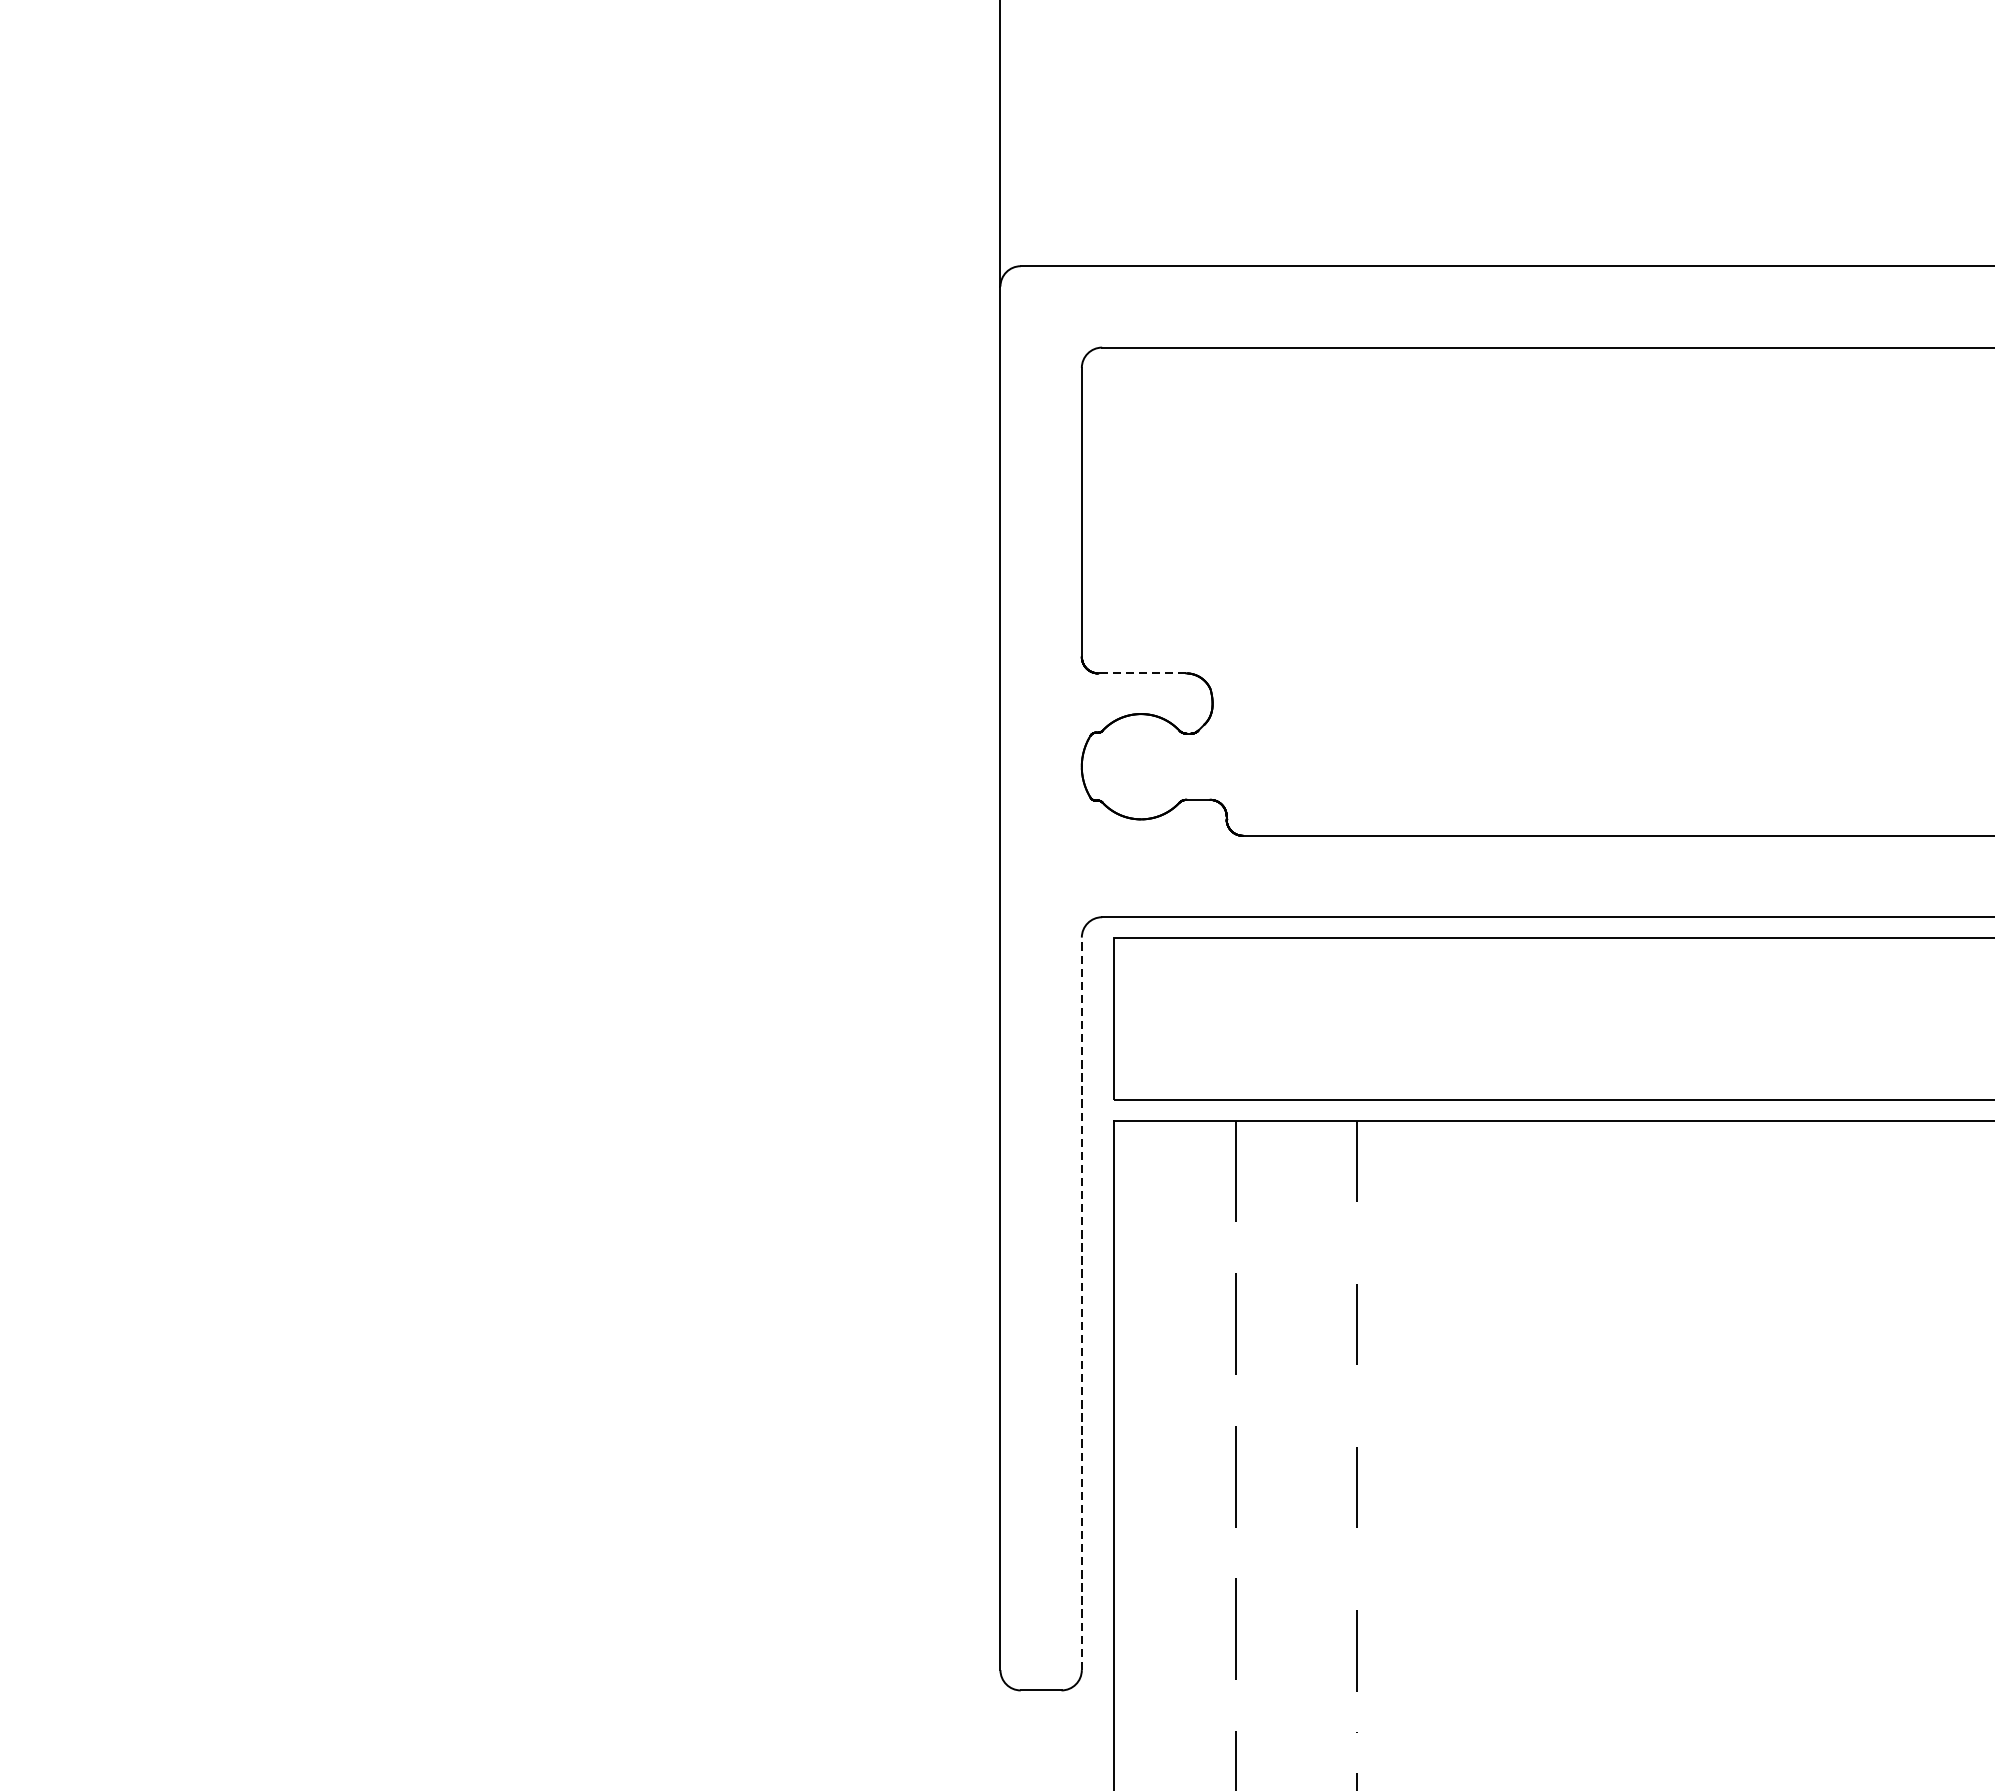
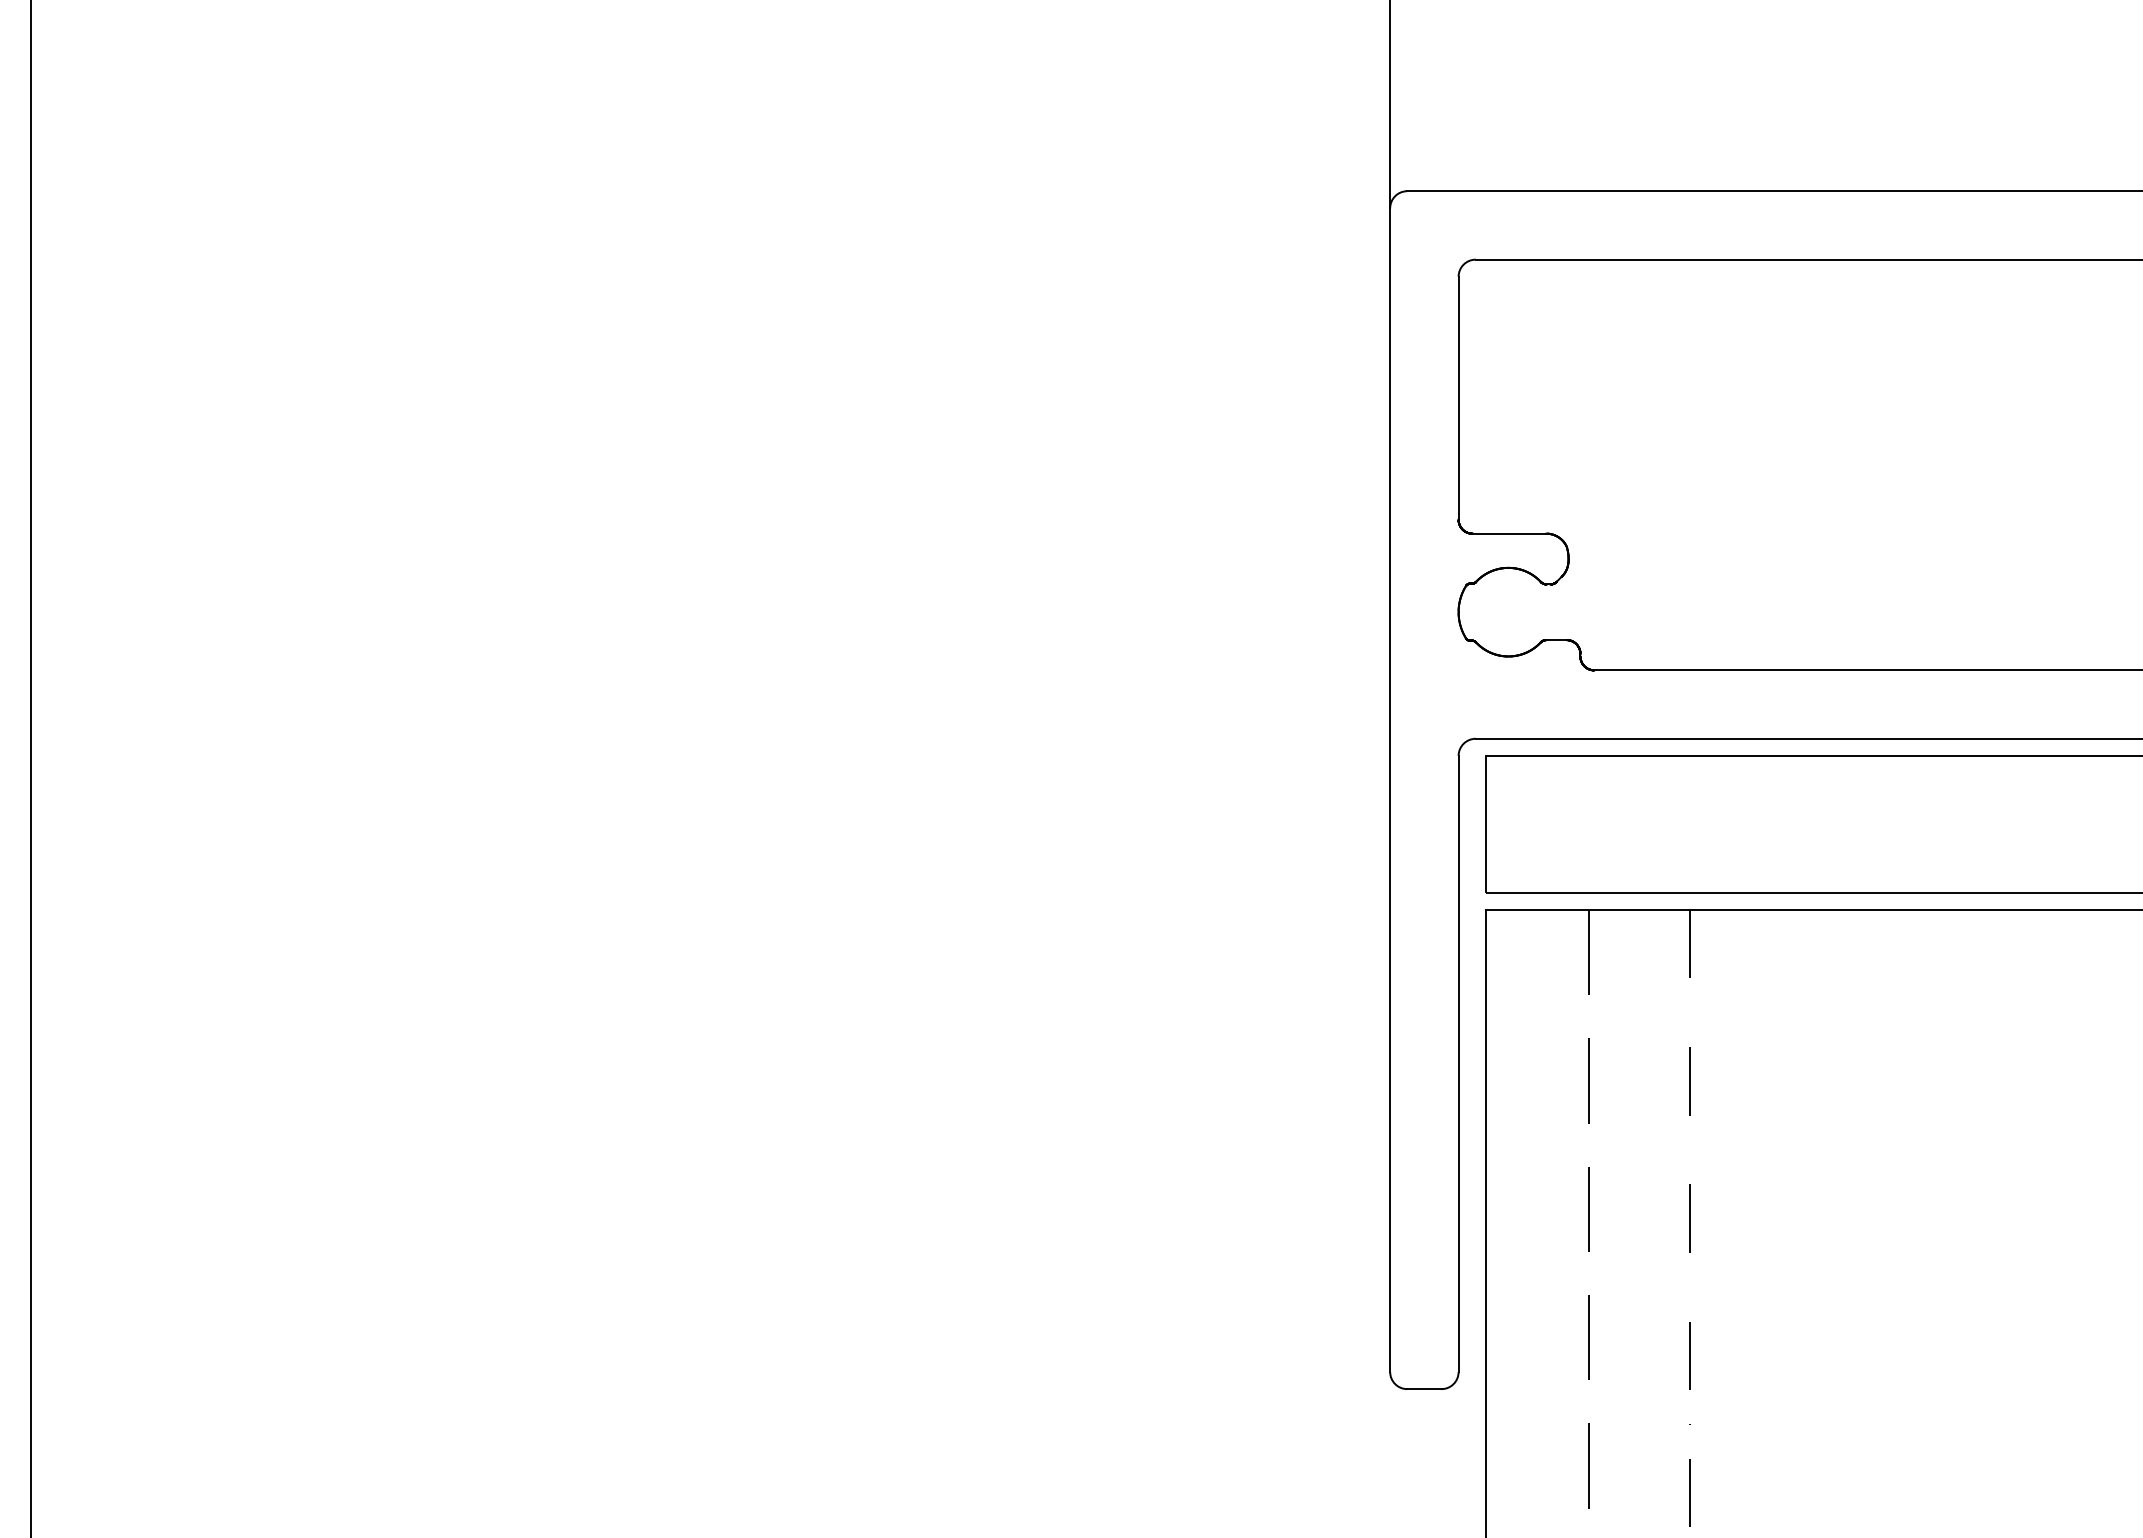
line: (1142, 673) -> (1509, 533), dashed -> solid
line: (1081, 1303) -> (1458, 1063), dashed -> solid

